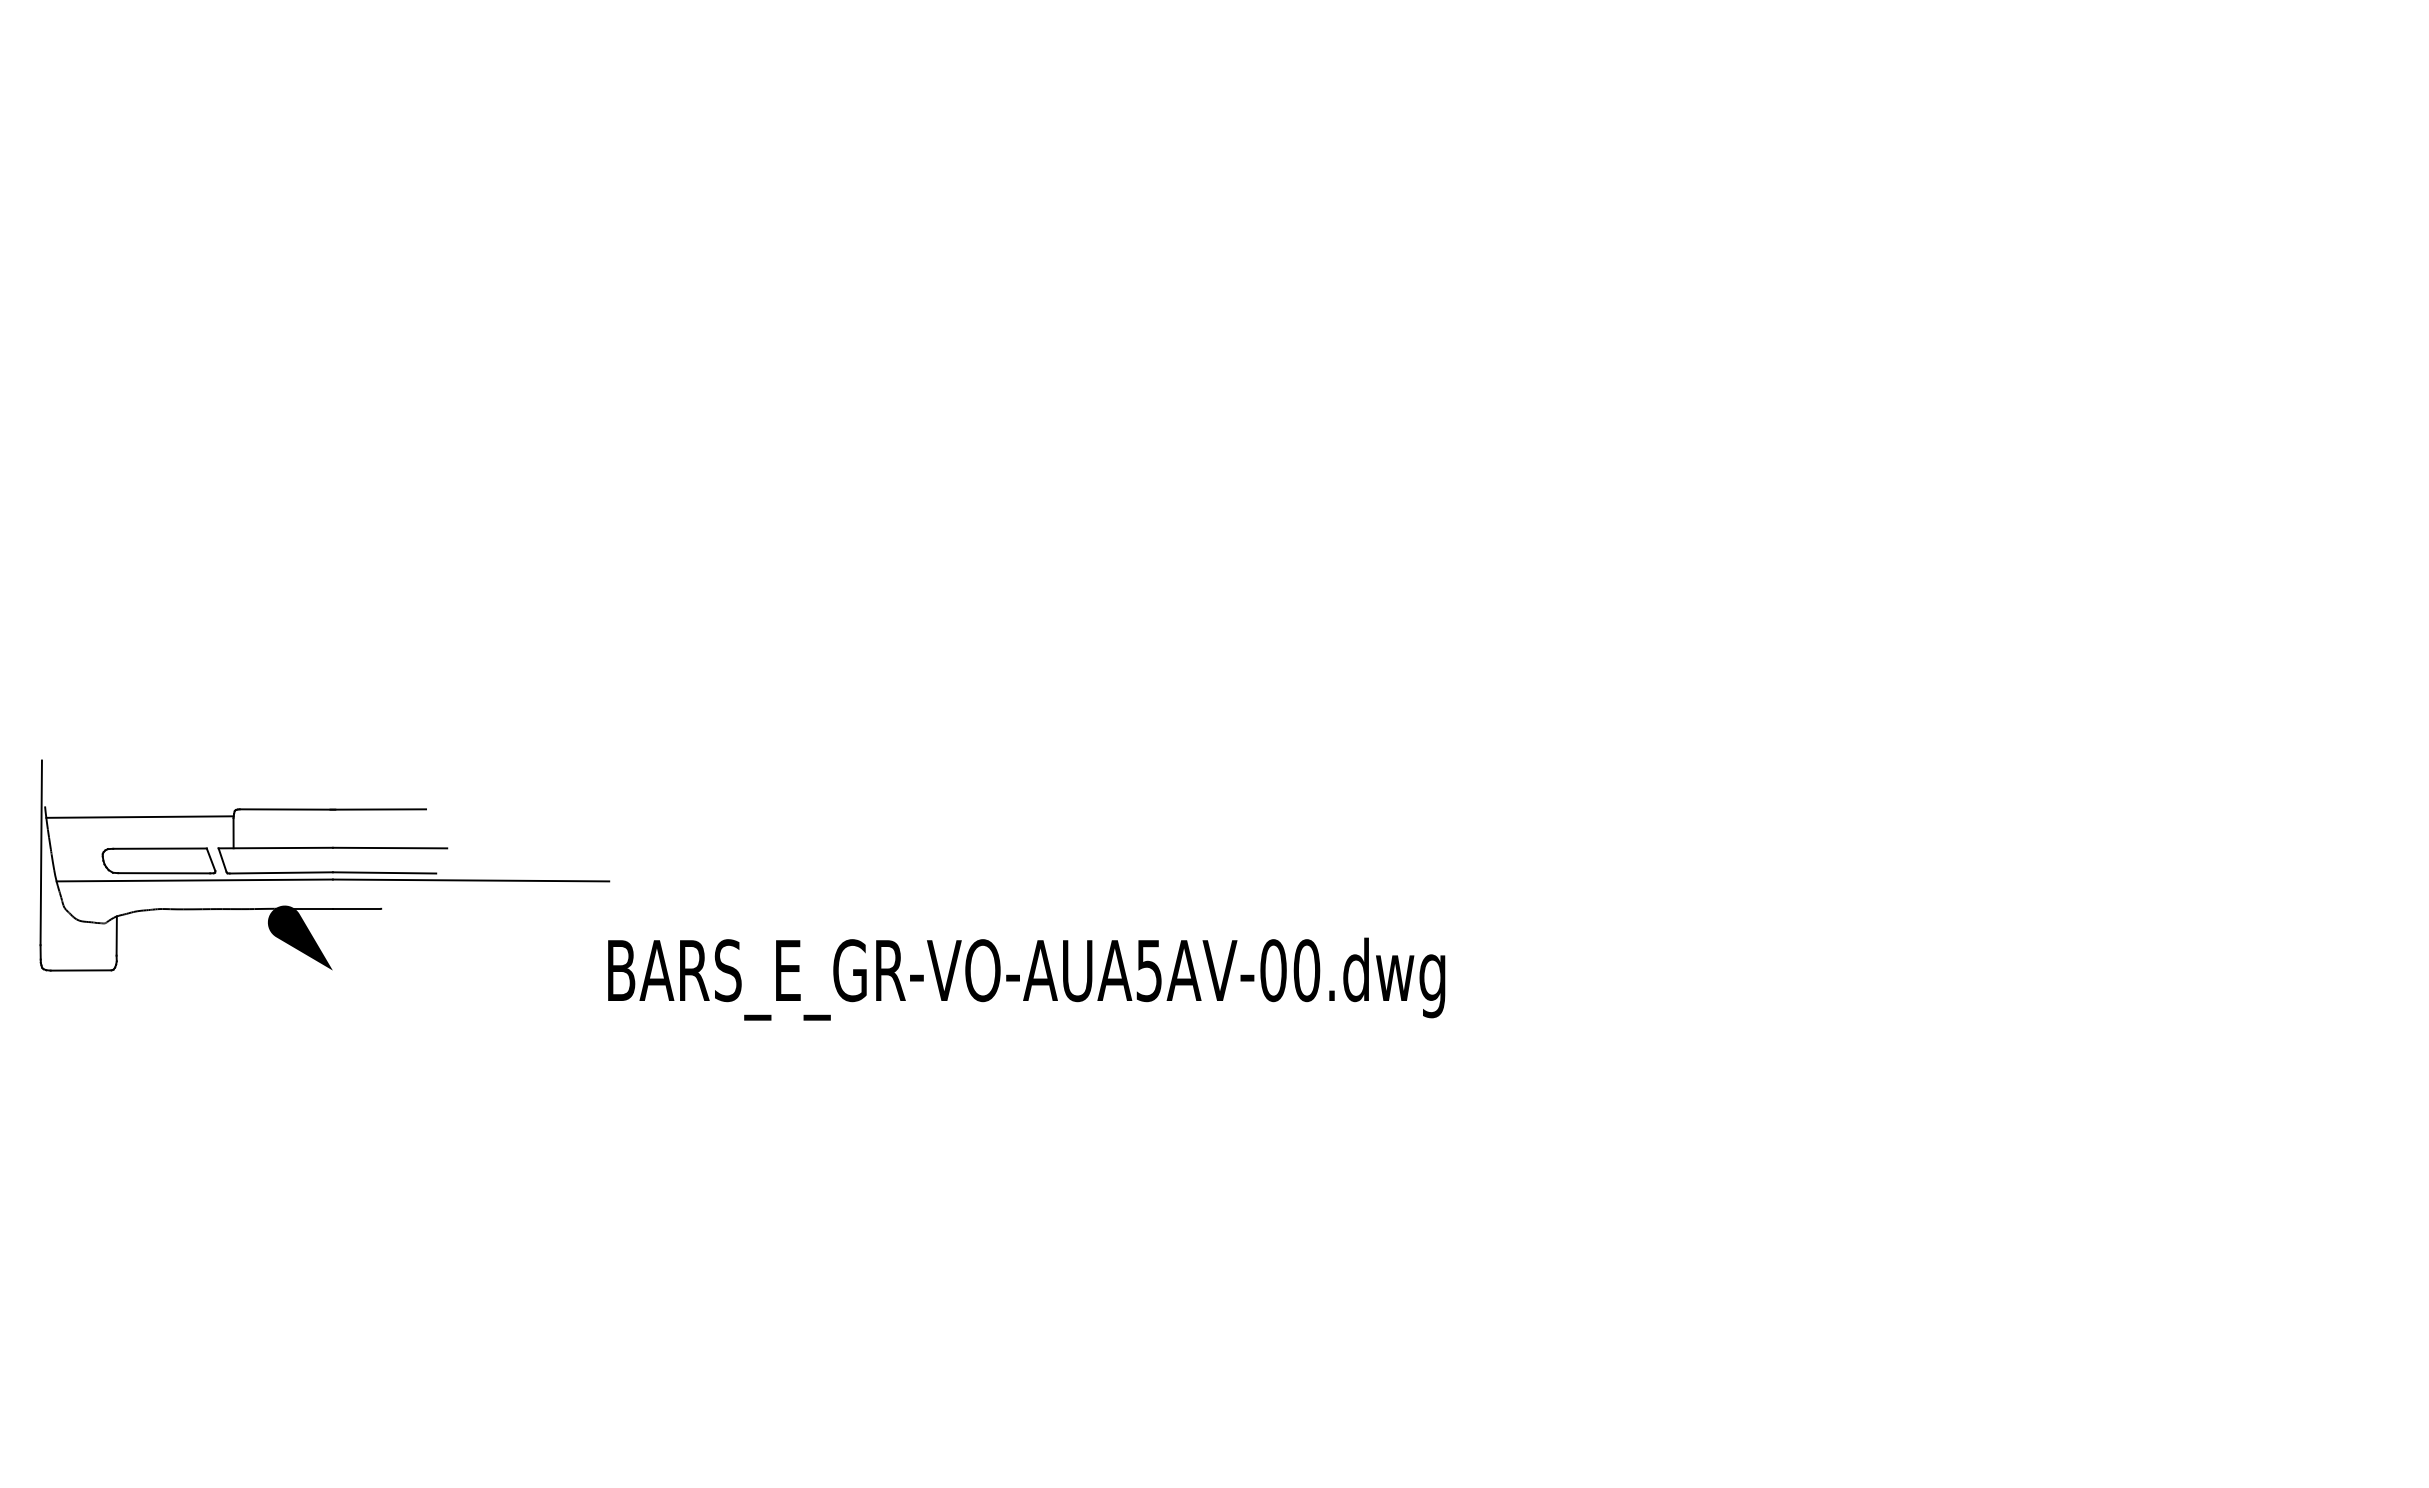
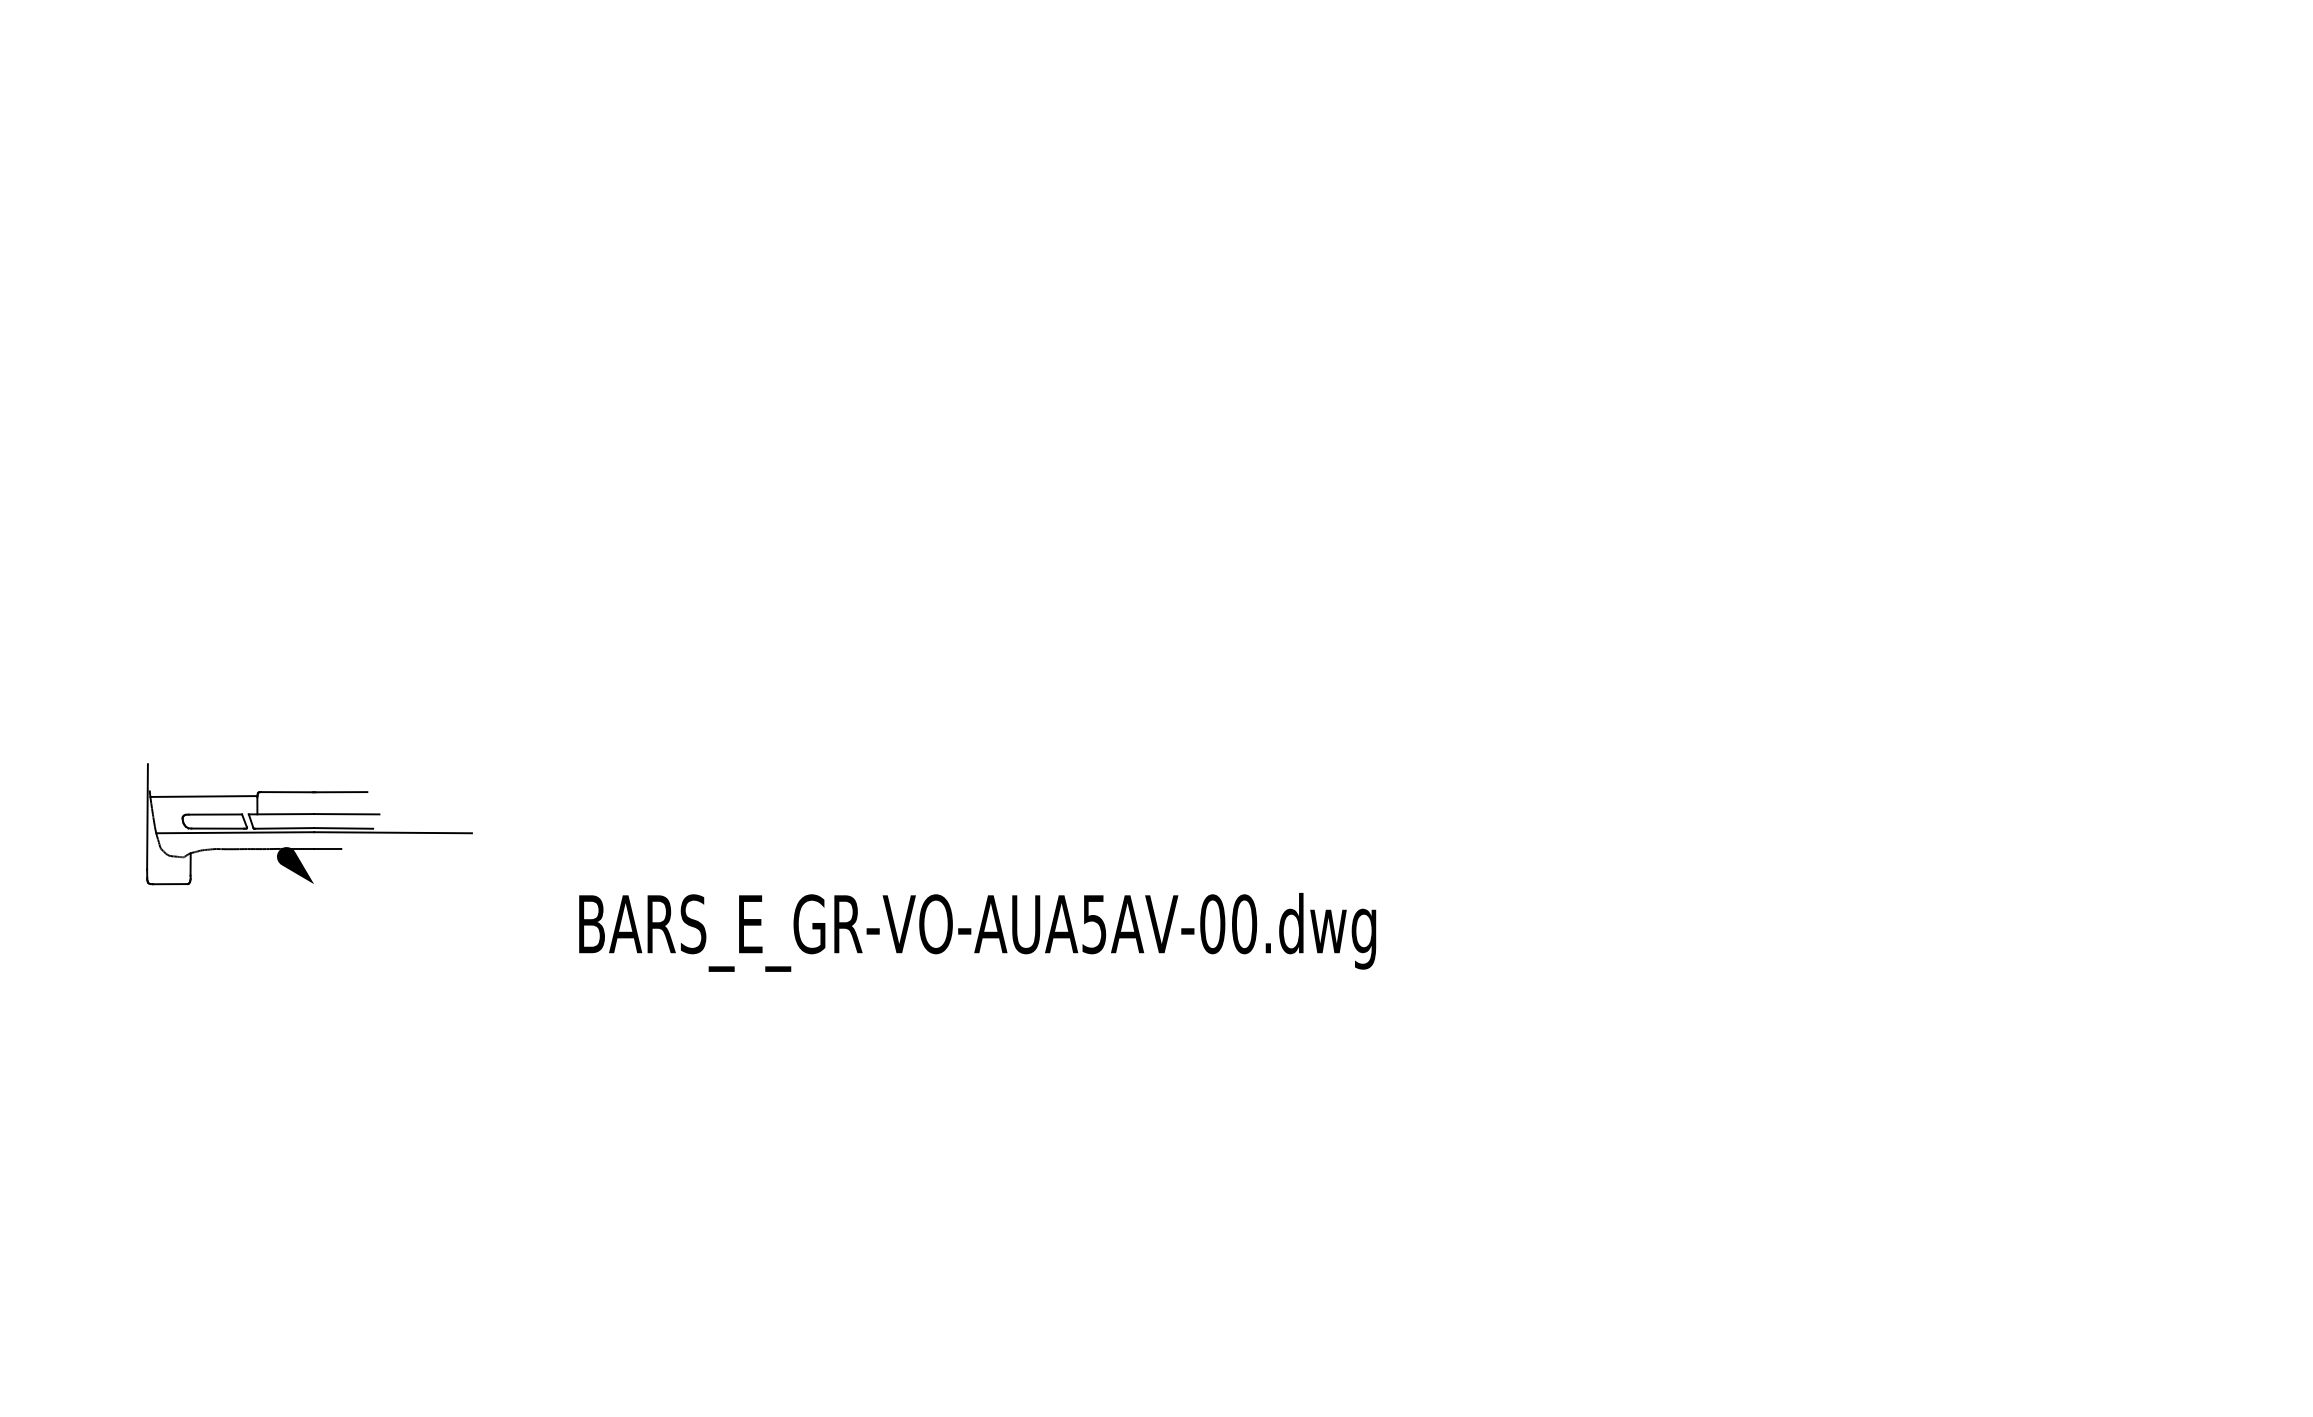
part: (324, 865) -> (309, 824), size x0.6

